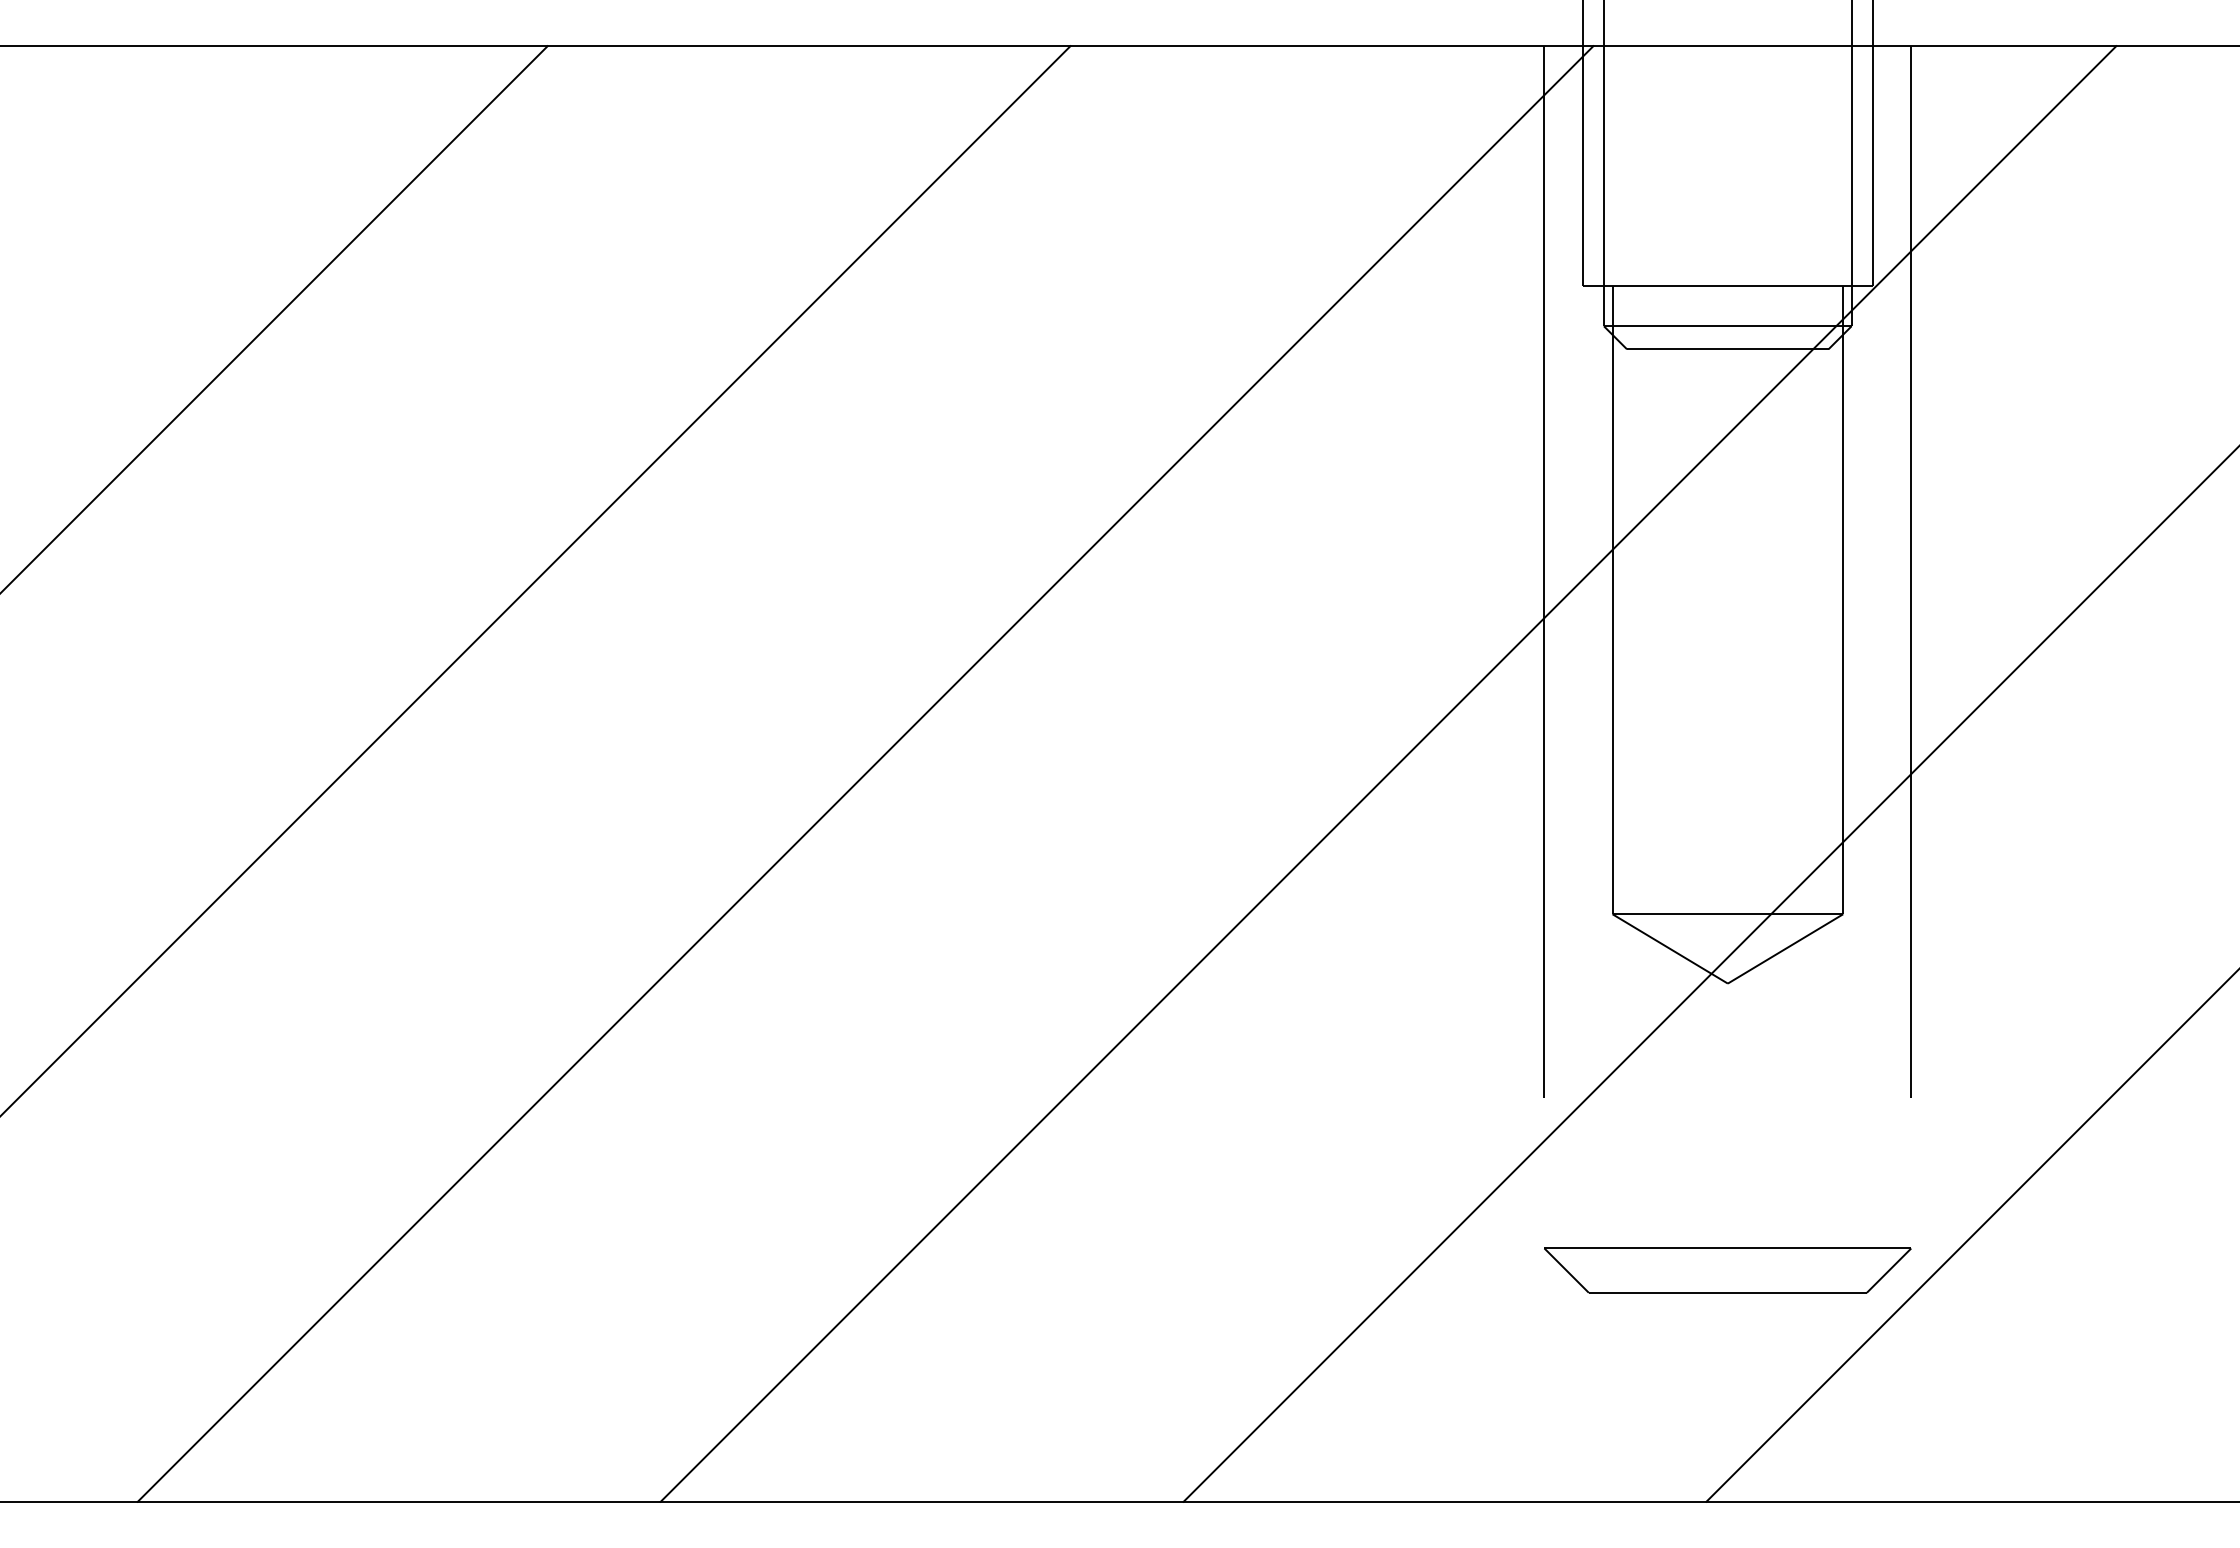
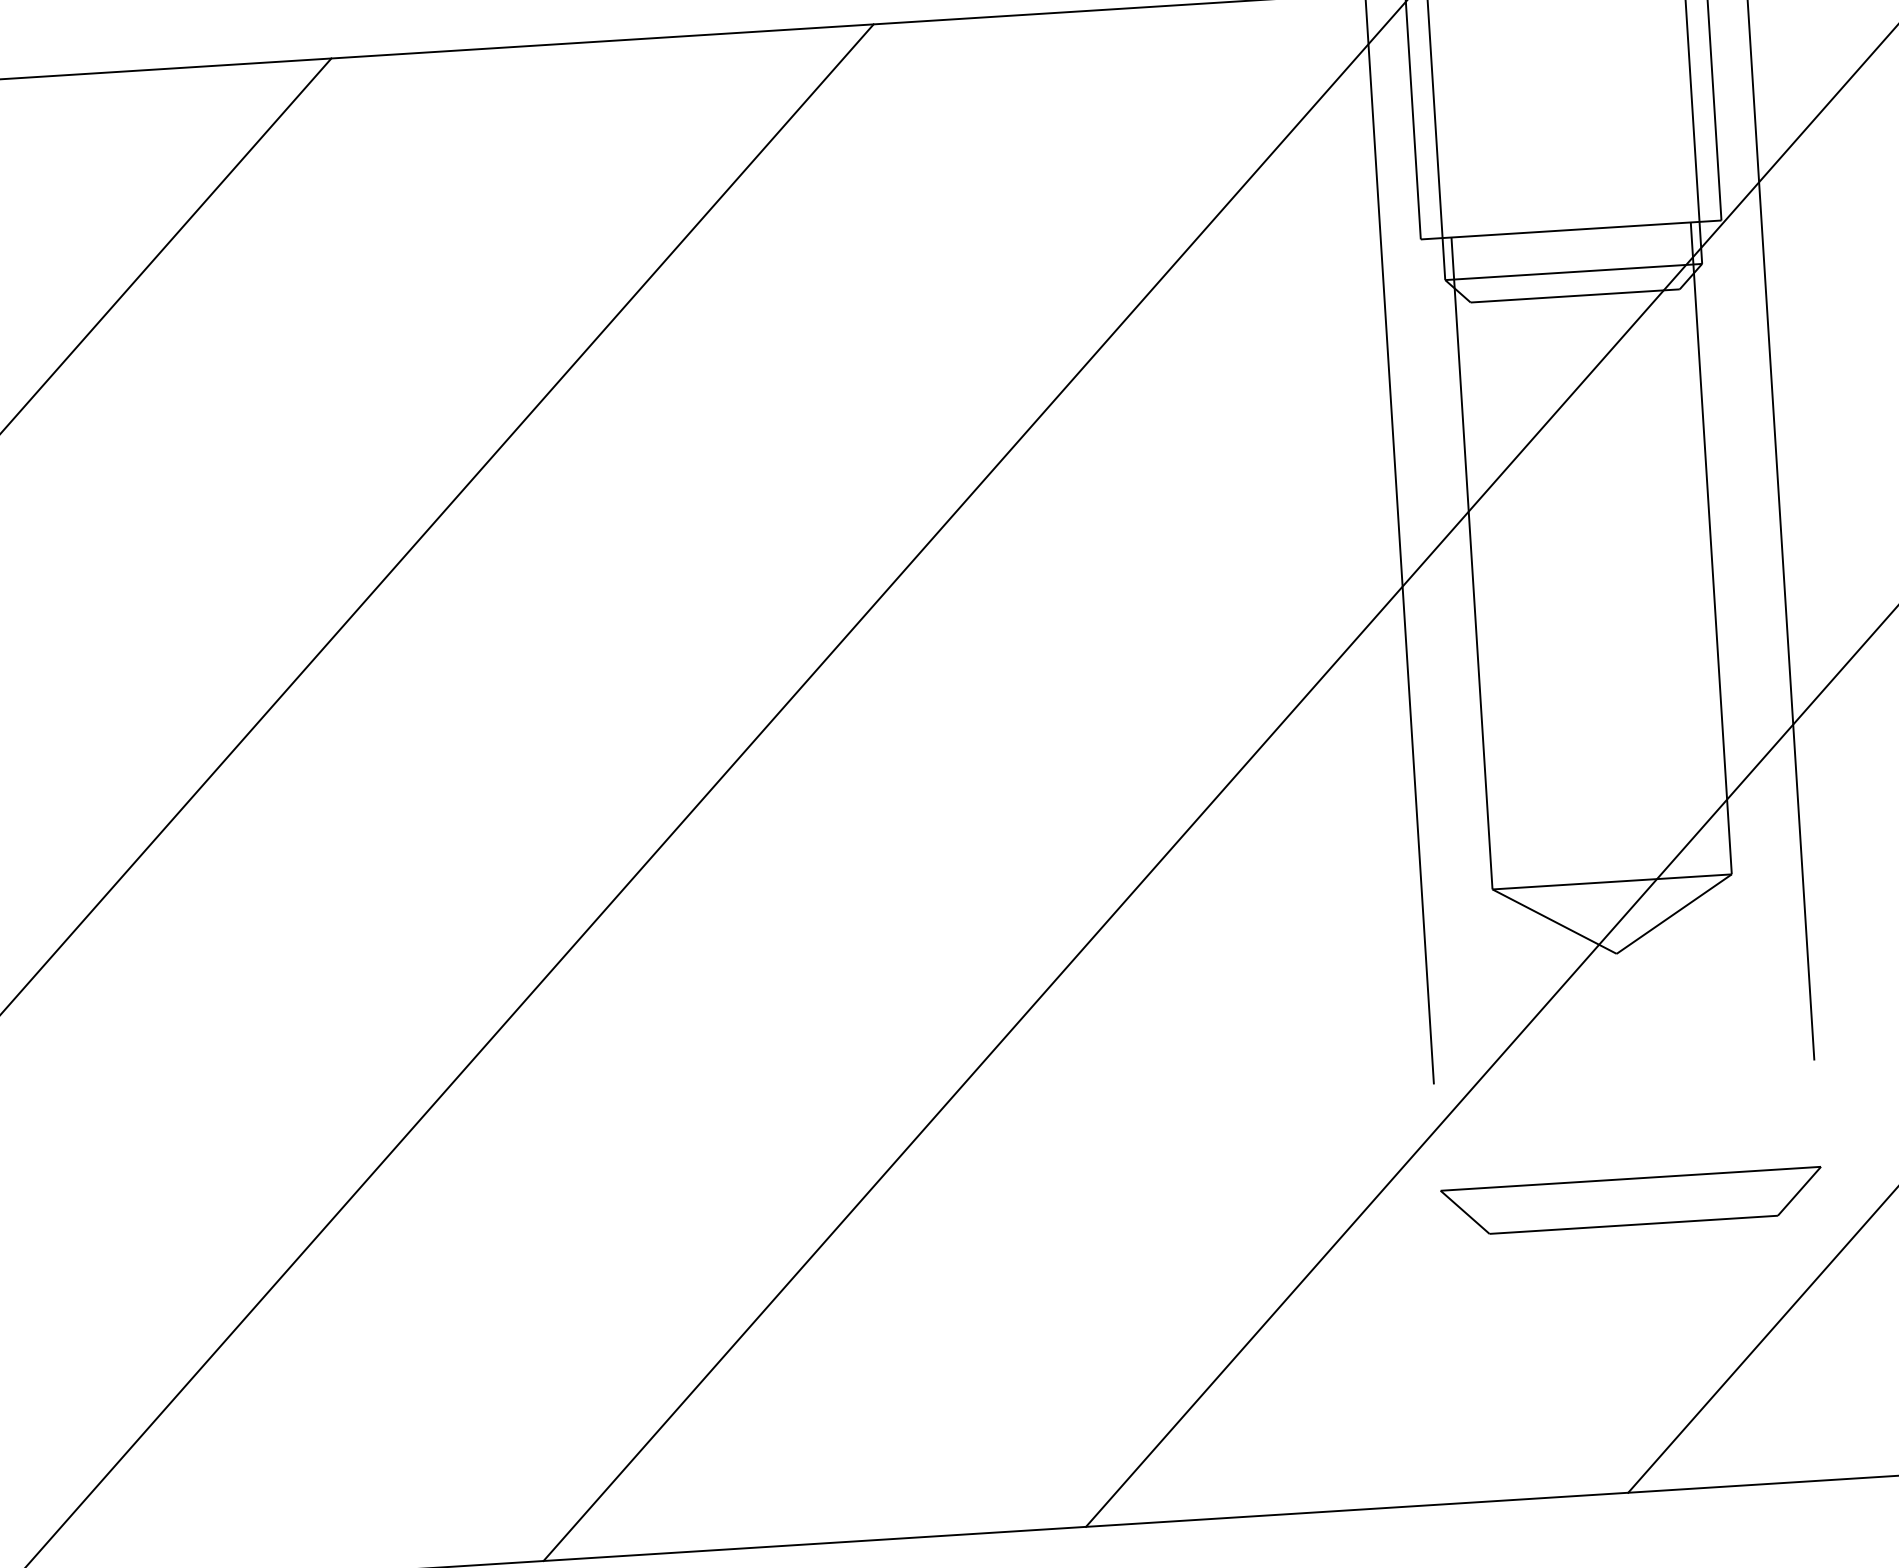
part: (1727, 1270) -> (1631, 1201), moved

